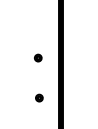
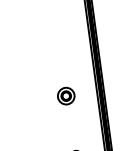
part: (38, 57) -> (66, 95), size x1.6

